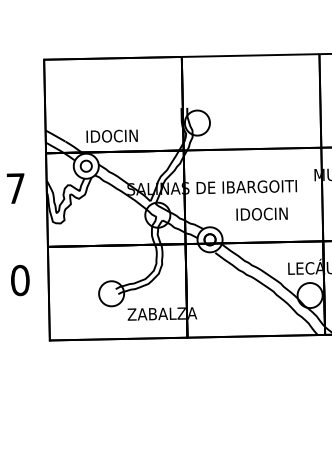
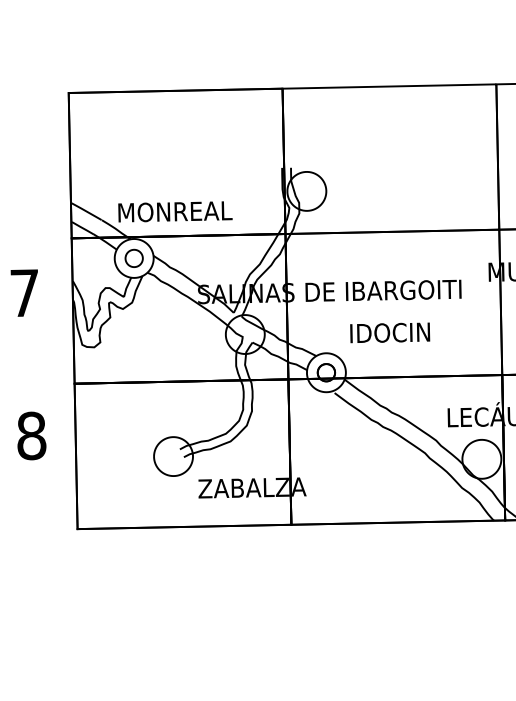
text: (112, 135) -> (174, 210), IDOCIN -> MONREAL
text: (261, 213) -> (389, 331), moved
text: (20, 280) -> (31, 435), 0 -> 8

